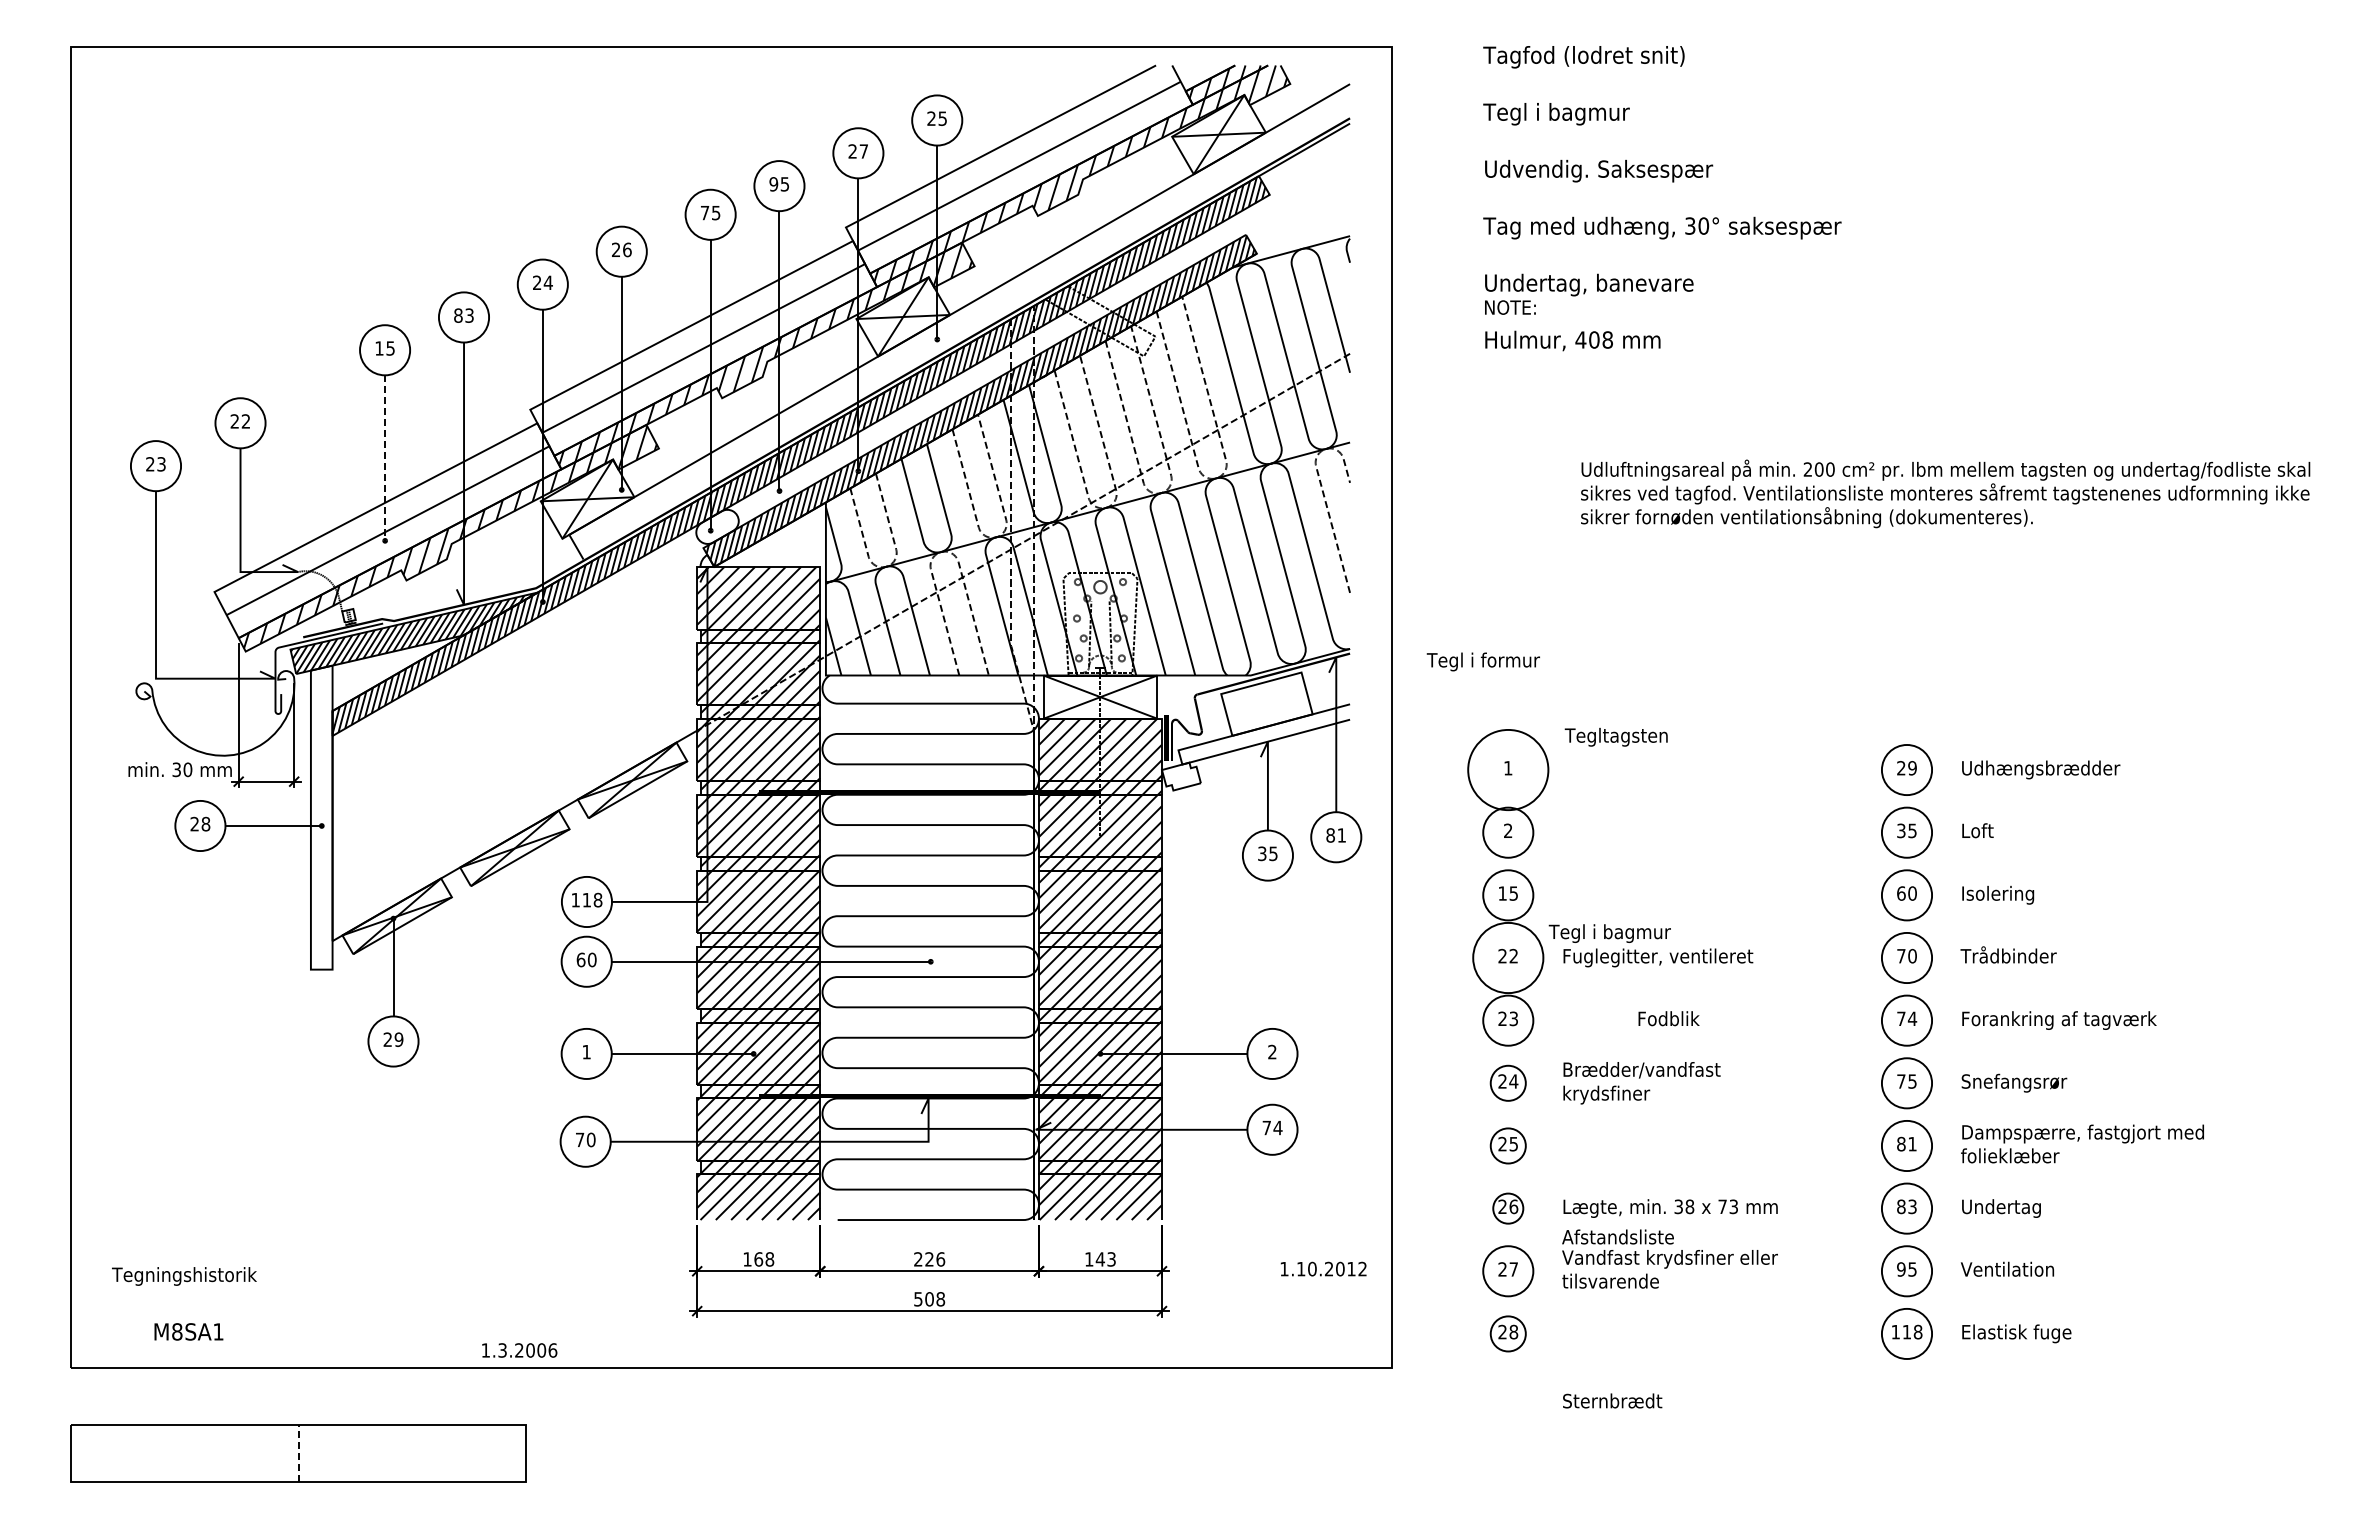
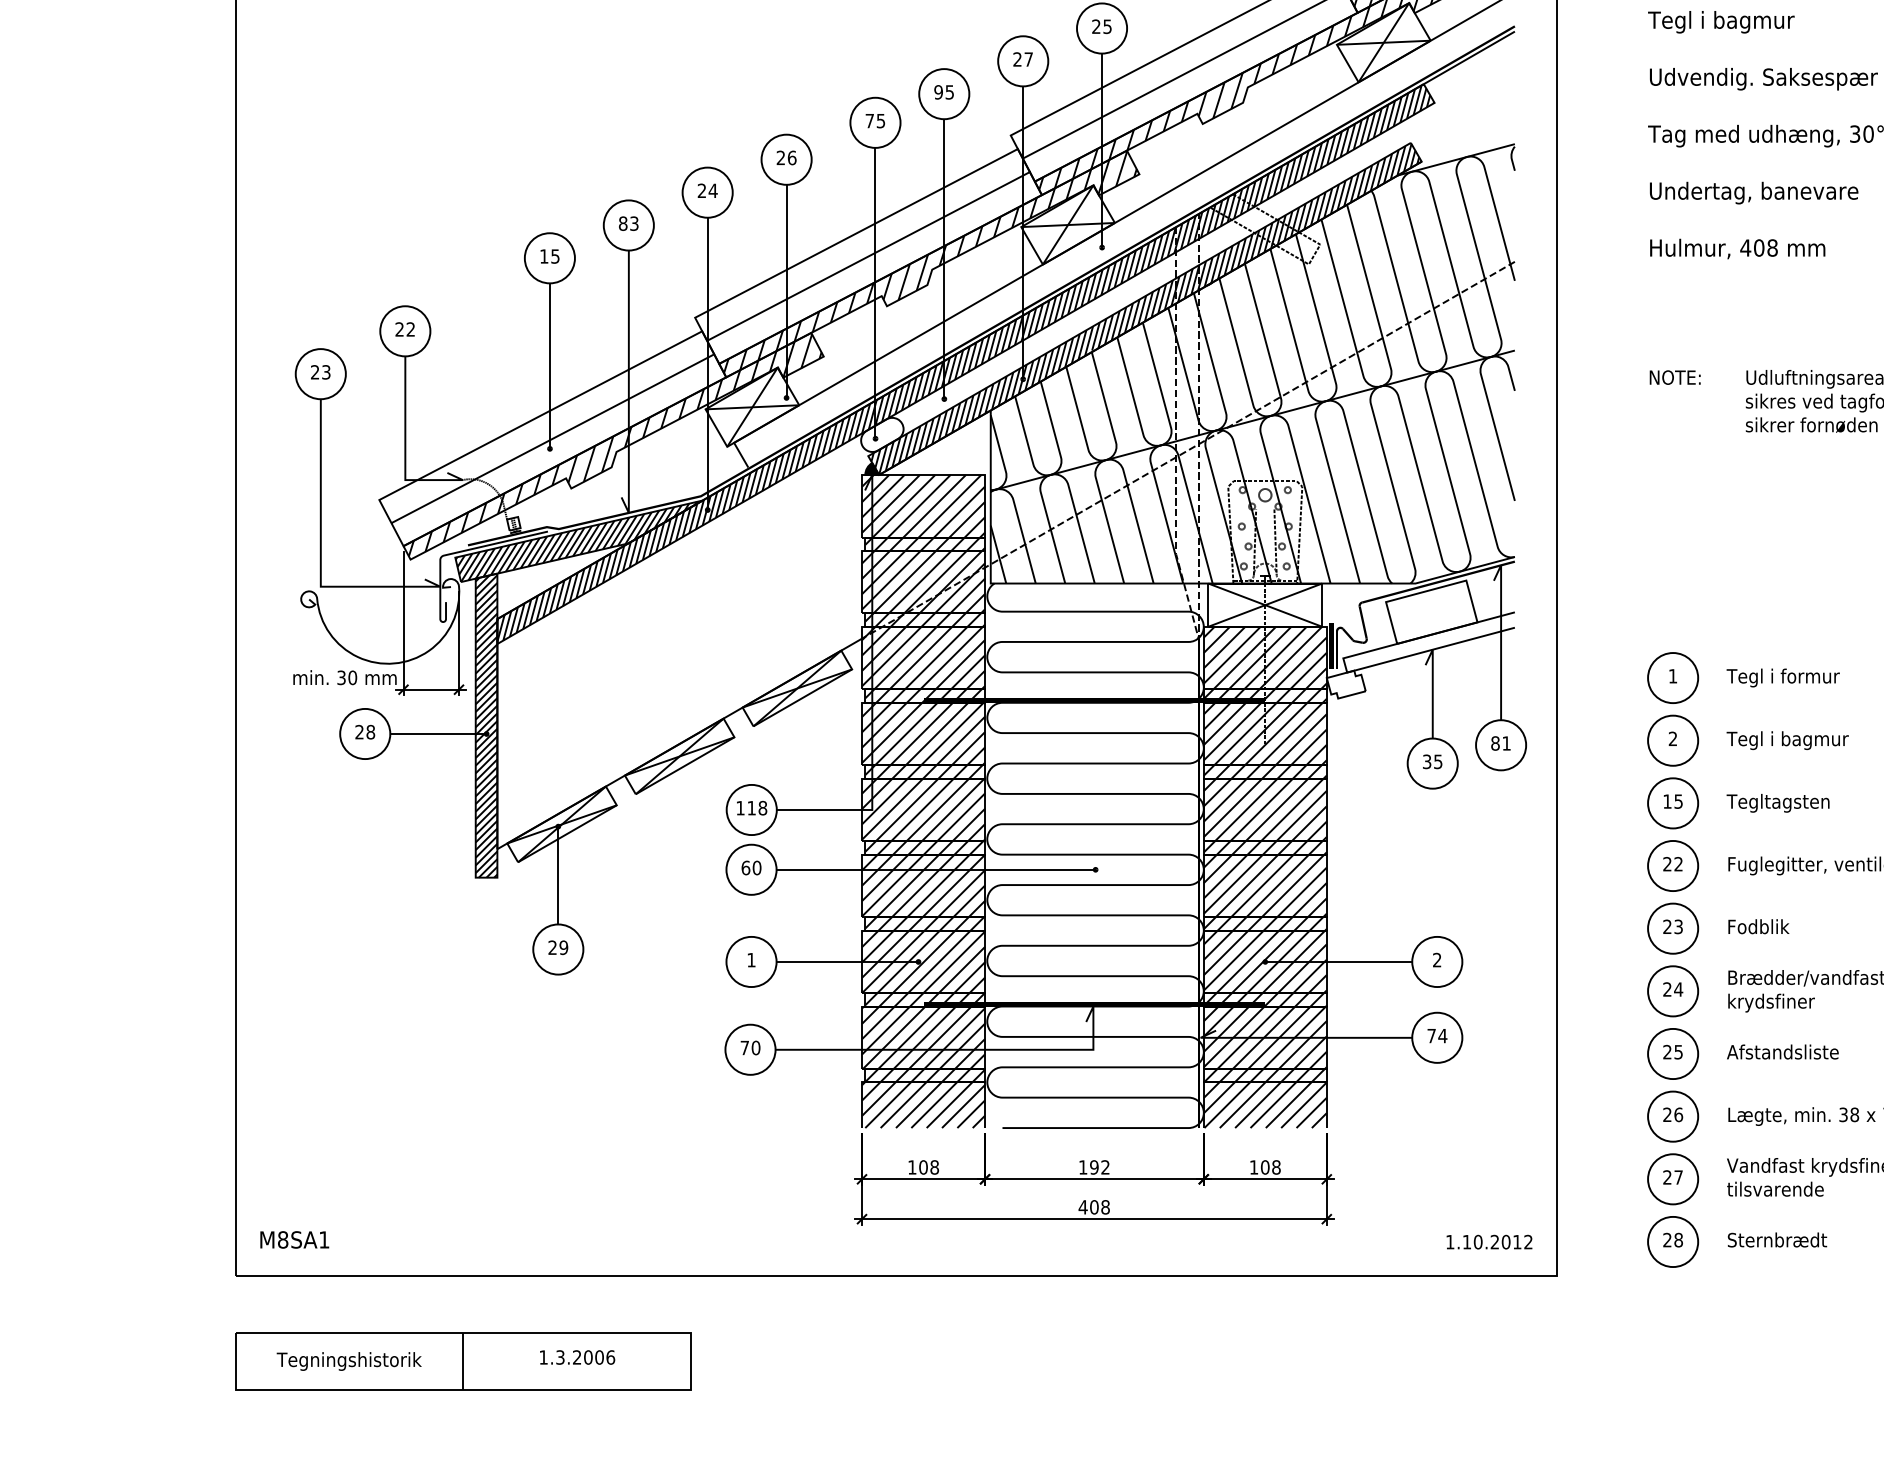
text: (1510, 307) -> (1675, 377), moved
line: (385, 458) -> (550, 366), dashed -> solid
line: (1219, 477) -> (1384, 385), dashed -> solid
line: (1322, 488) -> (1487, 396), dashed -> solid
line: (1163, 492) -> (1328, 400), dashed -> solid
line: (1109, 506) -> (1274, 414), dashed -> solid
line: (998, 536) -> (1163, 444), dashed -> solid
line: (944, 551) -> (1109, 459), dashed -> solid
fill: (707, 560) -> (872, 468), added
line: (889, 565) -> (1054, 473), dashed -> solid
text: (1482, 661) -> (1782, 677), moved
text: (1615, 737) -> (1777, 803), moved
circle: (1508, 769) -> (1673, 677), size x0.62
hatch: (321, 818) -> (486, 726), added
text: (1609, 933) -> (1787, 740), moved
circle: (1508, 957) -> (1673, 865), size x0.71
text: (1668, 1018) -> (1758, 926), moved
circle: (1508, 1083) -> (1673, 991), size x1.43
circle: (1508, 1145) -> (1673, 1053), size x1.43
circle: (1508, 1208) -> (1673, 1116), size x1.67
text: (1617, 1236) -> (1782, 1051), moved
text: (758, 1259) -> (923, 1167), 168 -> 108
text: (929, 1259) -> (1094, 1167), 226 -> 192
text: (1105, 1259) -> (1270, 1167), 143 -> 108
text: (1323, 1268) -> (1489, 1241), moved
text: (184, 1276) -> (349, 1361), moved
text: (917, 1299) -> (1082, 1207), 508 -> 408
text: (188, 1331) -> (294, 1239), moved
circle: (1508, 1333) -> (1673, 1241), size x1.43
text: (519, 1350) -> (577, 1357), moved
text: (1612, 1400) -> (1777, 1239), moved
line: (298, 1453) -> (463, 1361), dashed -> solid

